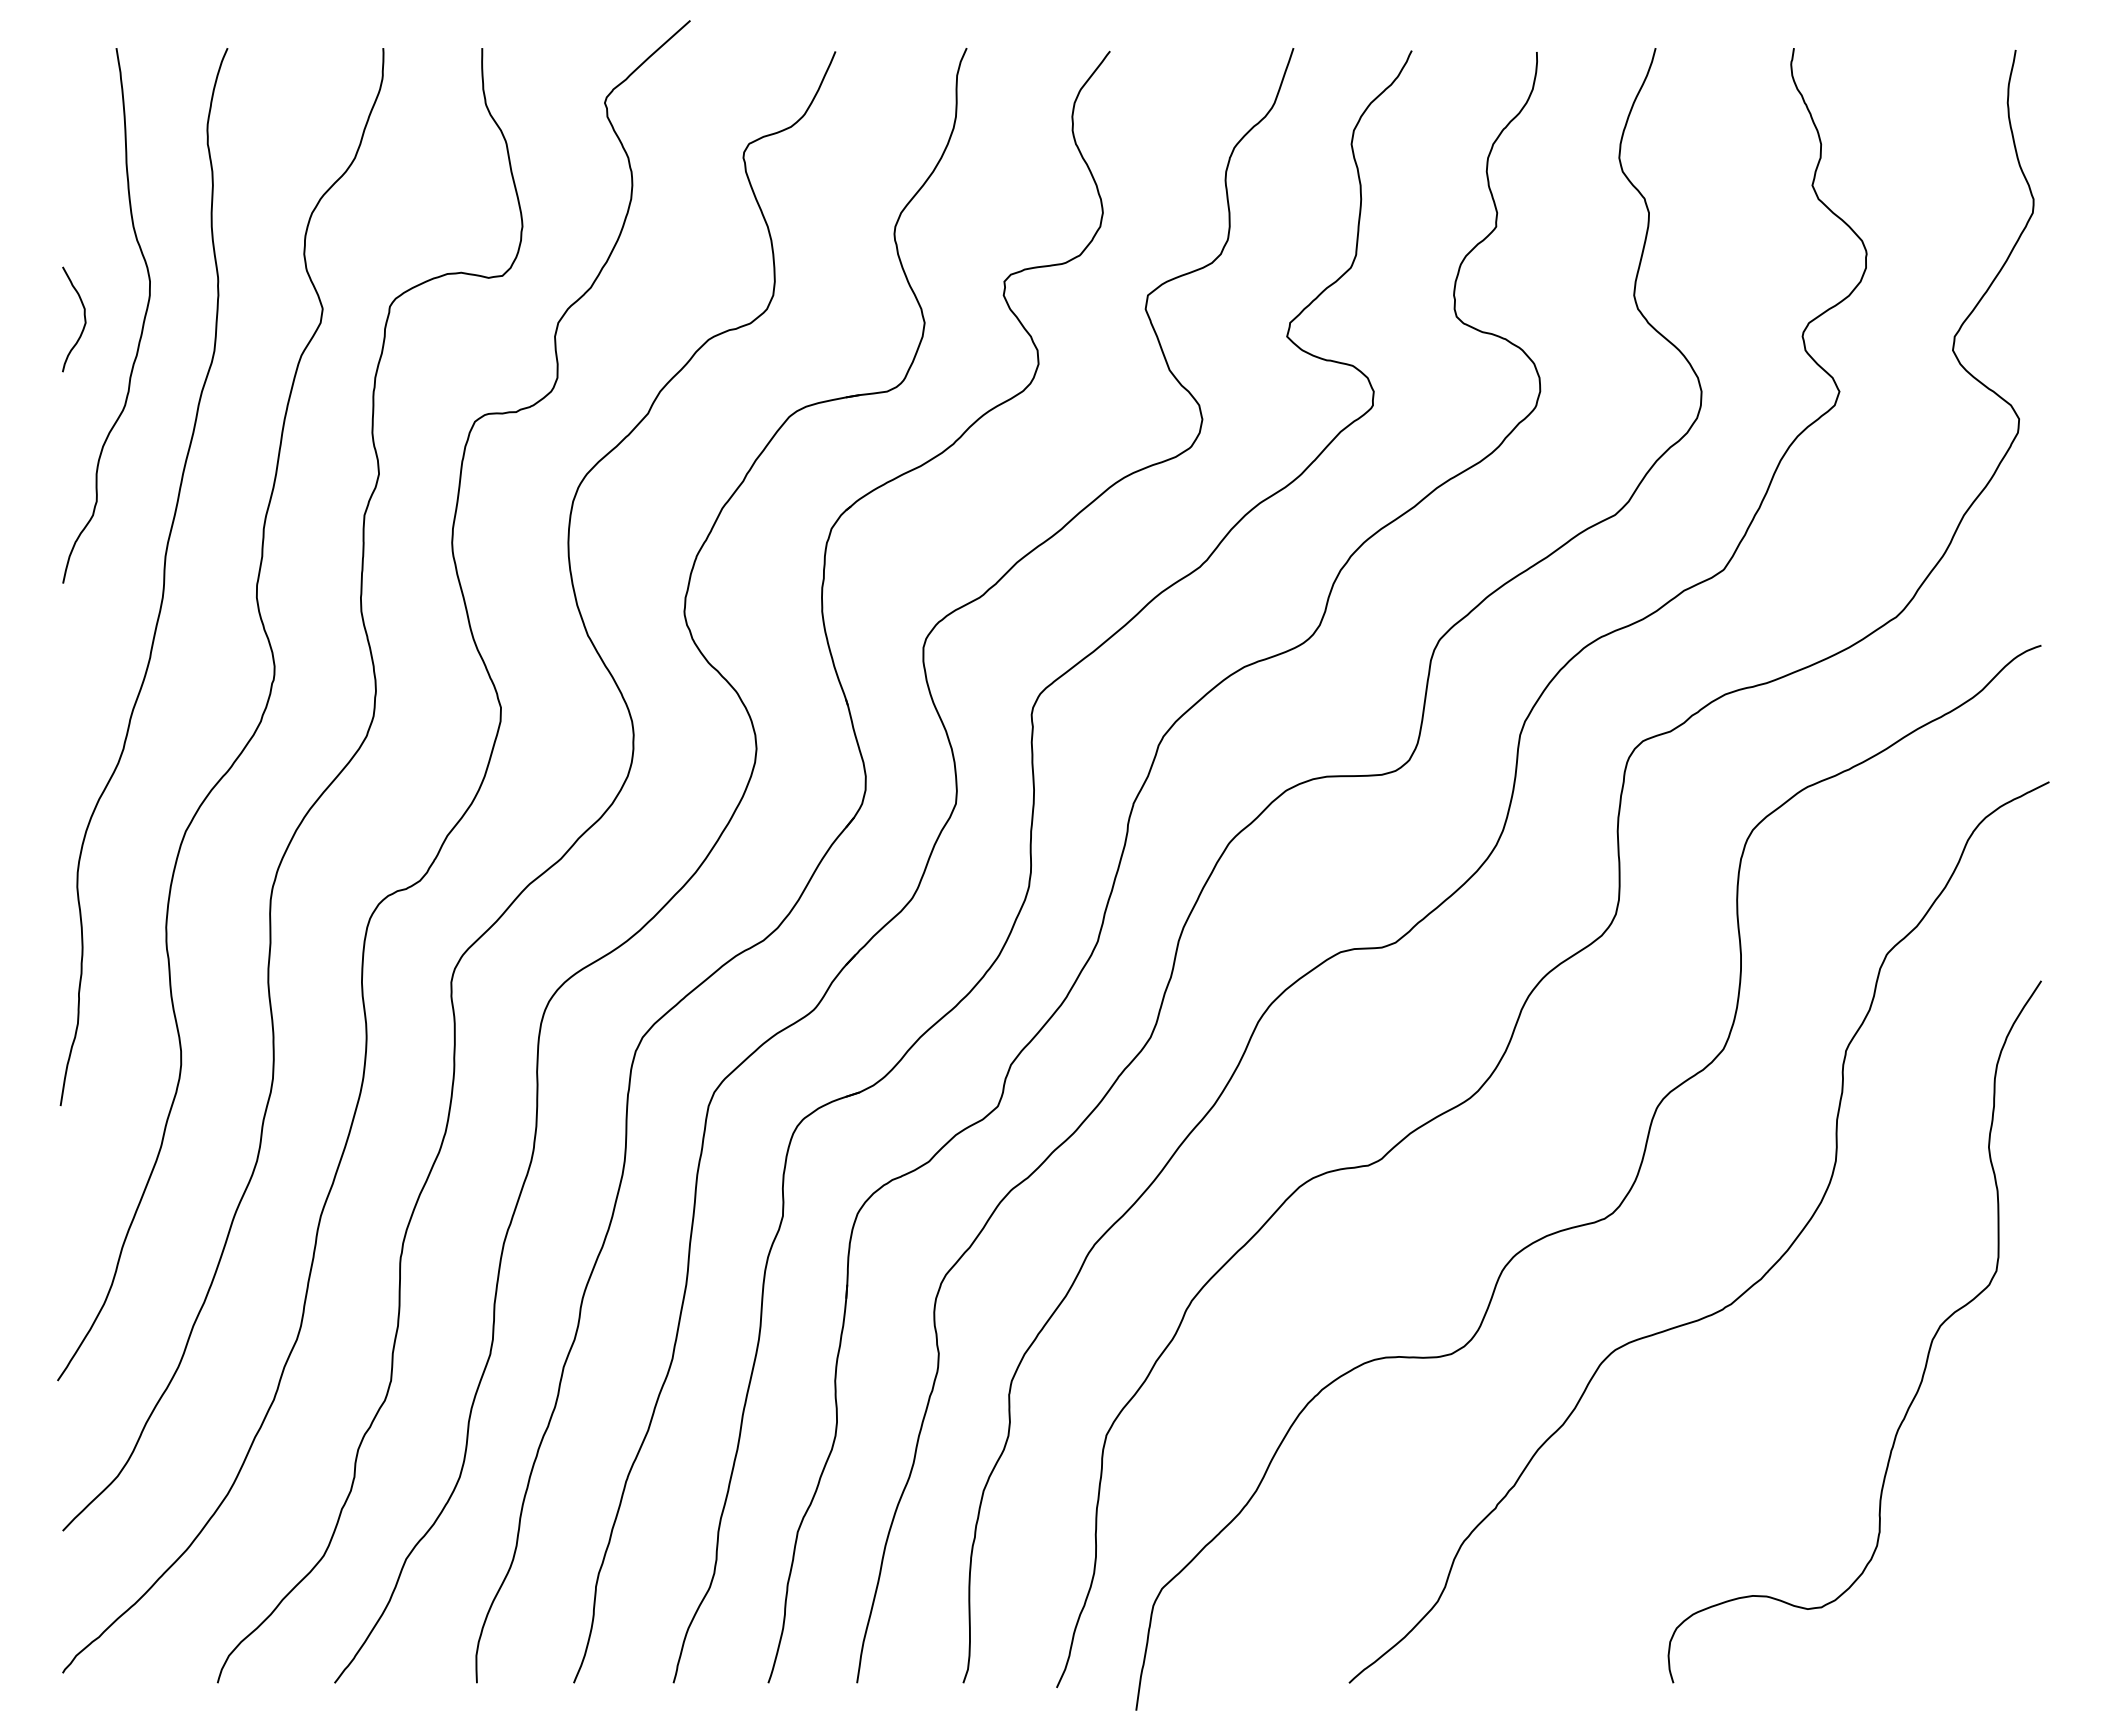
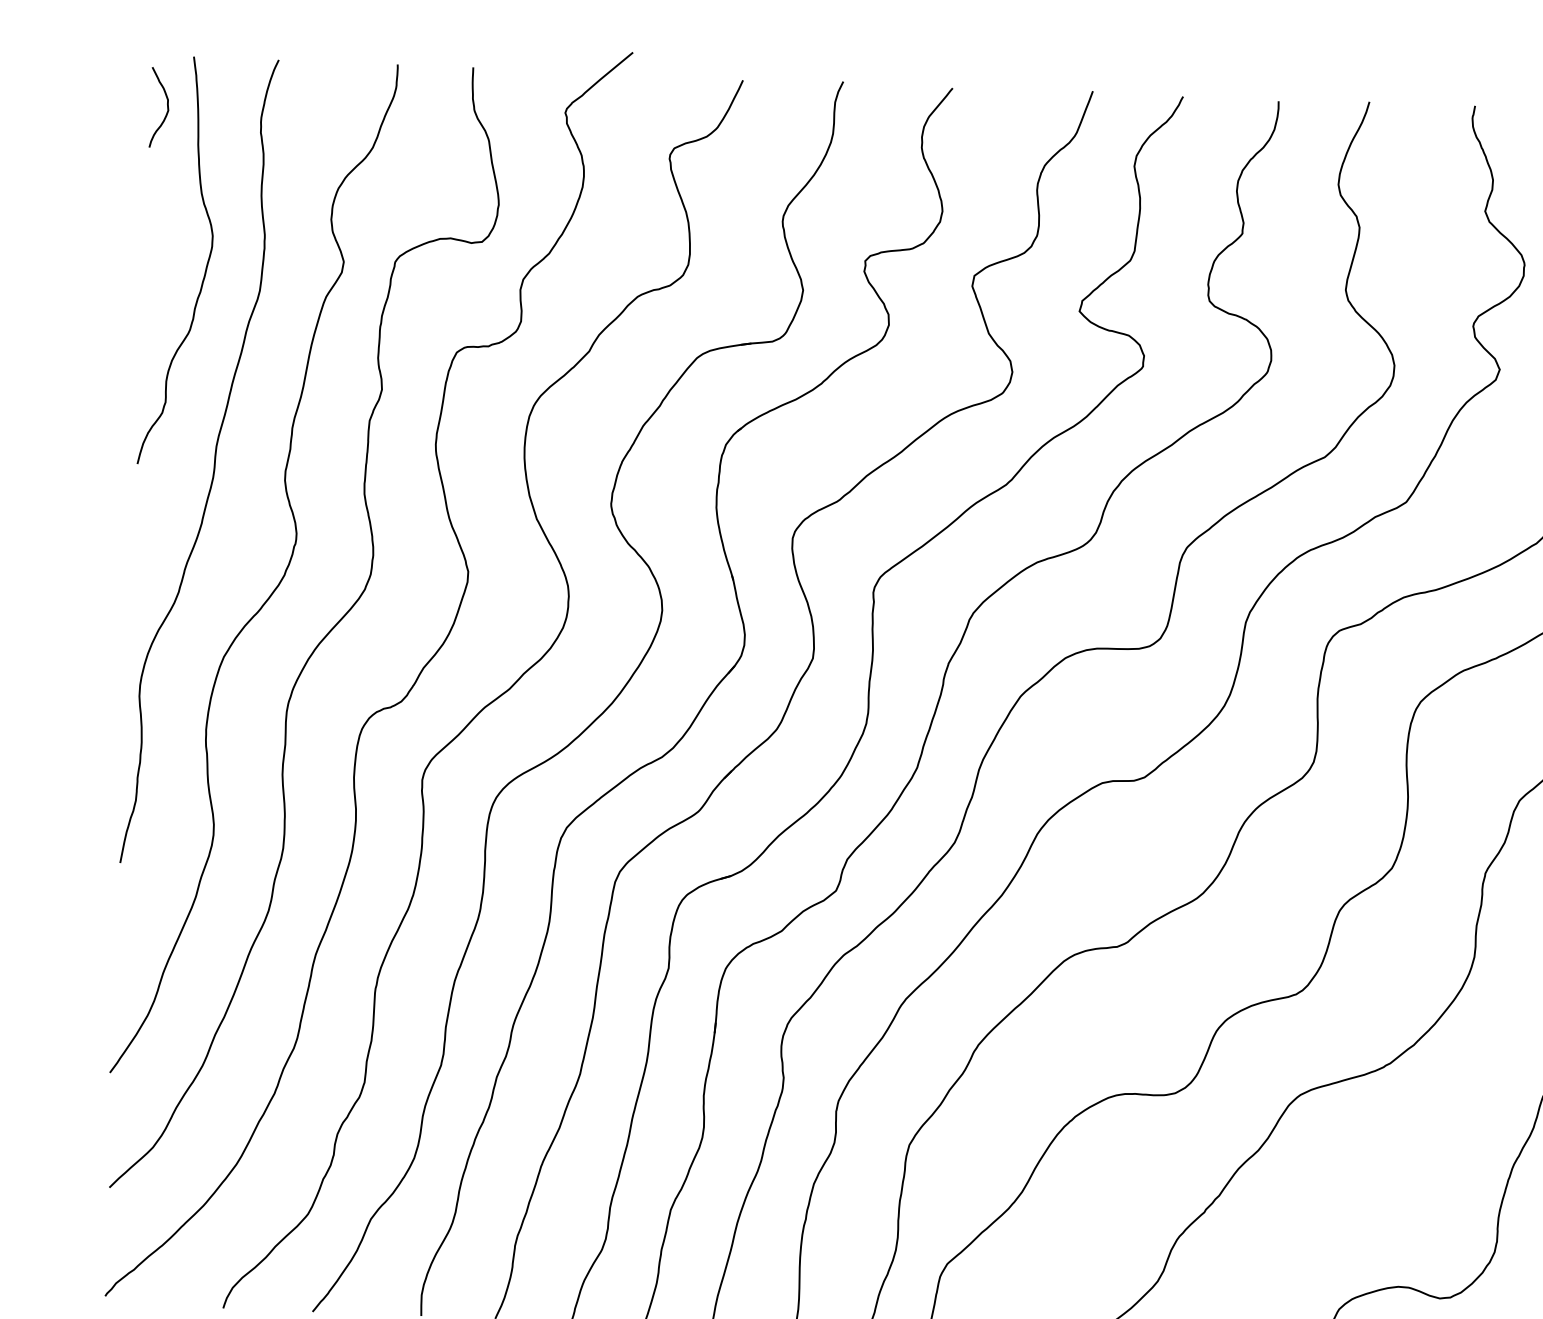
curve: (83, 315) -> (166, 104), moved

